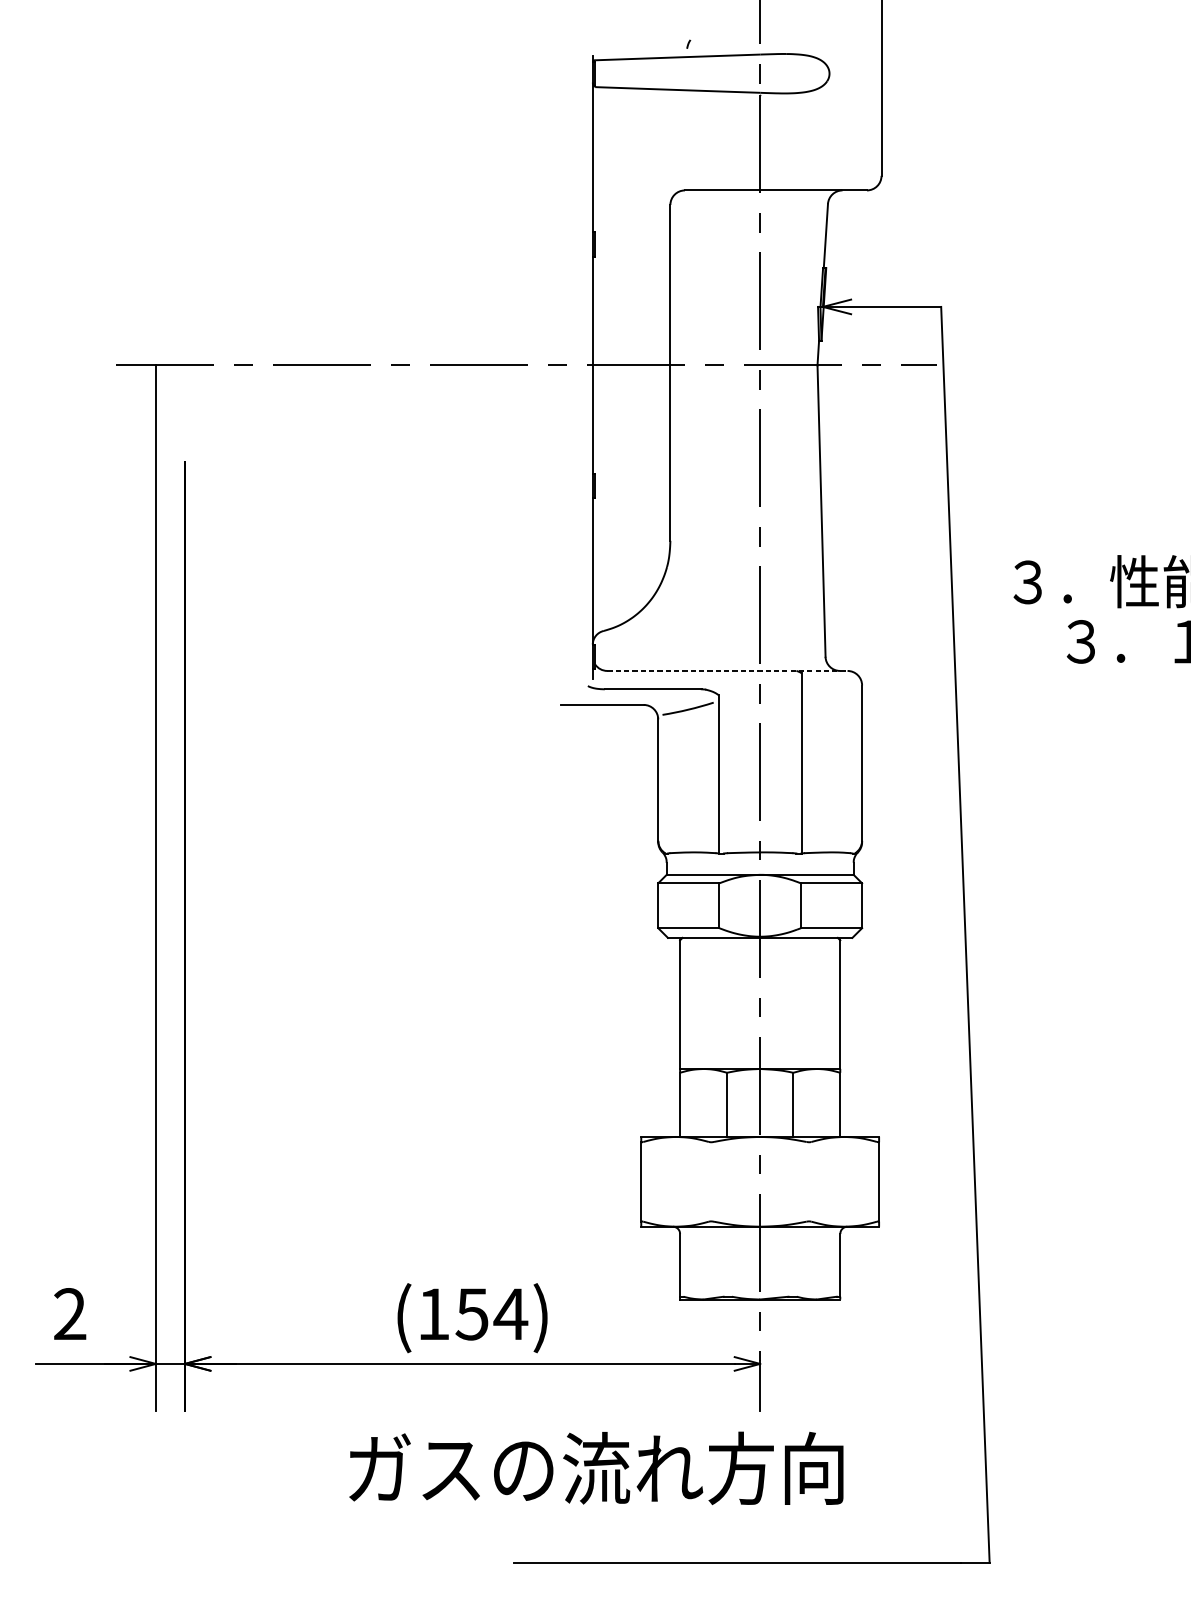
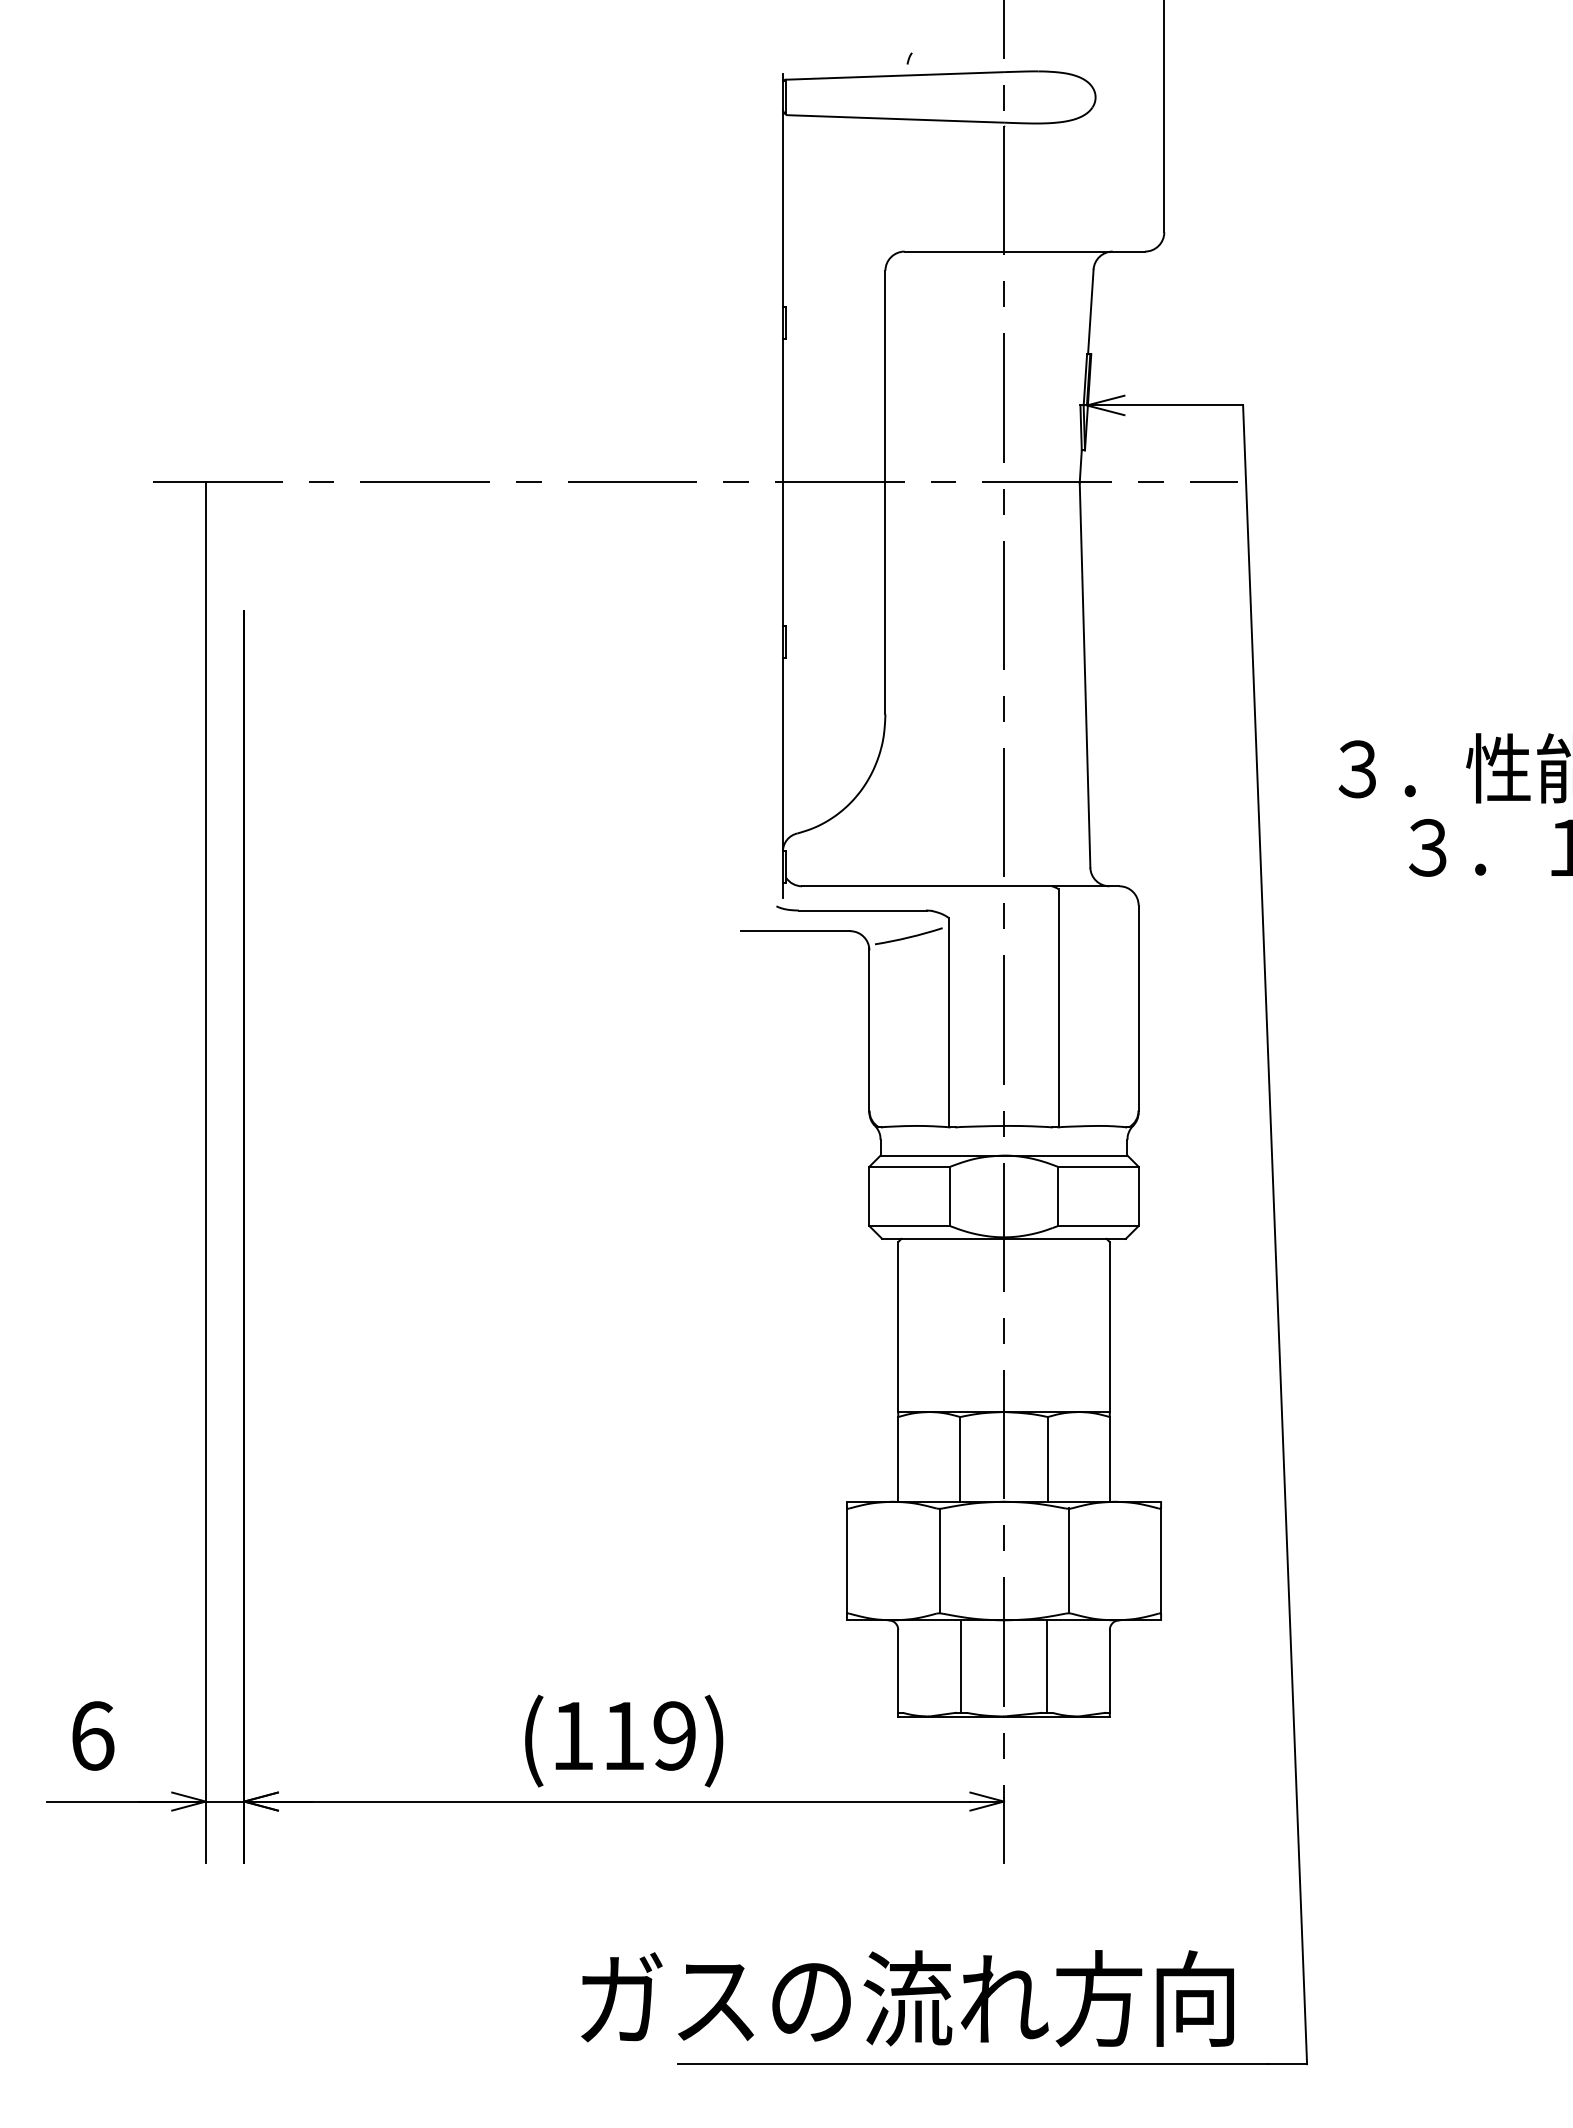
line: (727, 671) -> (960, 886), dashed -> solid
line: (711, 1181) -> (939, 1560), added
line: (809, 1181) -> (1068, 1560), added
line: (727, 1261) -> (961, 1666), added
line: (792, 1261) -> (1046, 1666), added
text: (70, 1313) -> (92, 1735), 2 -> 6
text: (491, 1313) -> (649, 1735), (154) -> (119)
text: (596, 1468) -> (907, 1998), moved

